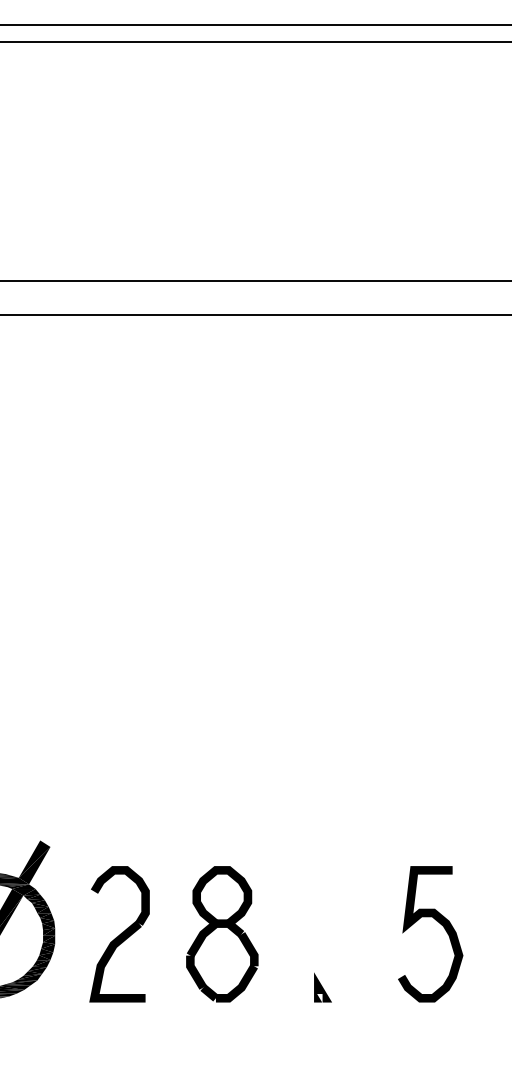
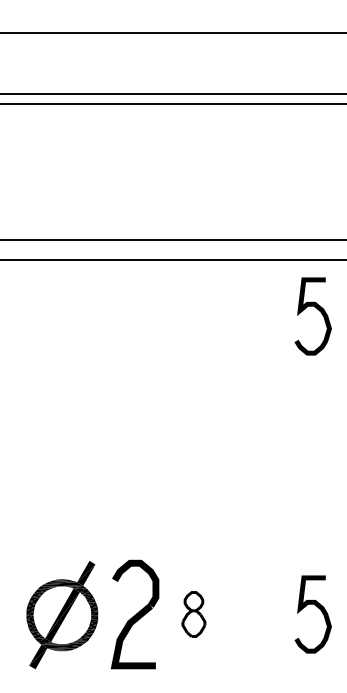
curve: (439, 403) -> (318, 310), added
part: (118, 934) -> (134, 614), size x1.4
part: (221, 934) -> (193, 614), size x0.6
part: (322, 986) -> (251, 644), removed

